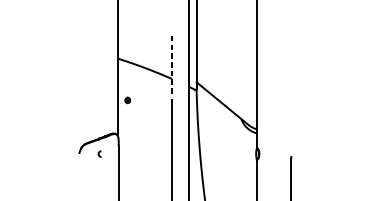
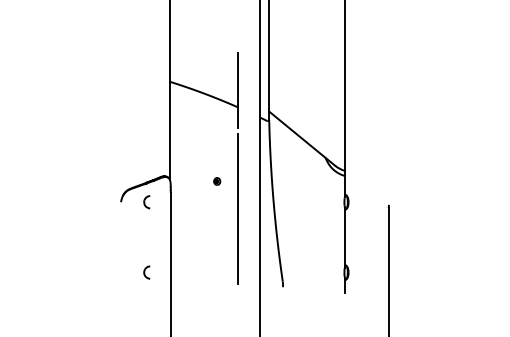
line: (171, 65) -> (237, 90), dashed -> solid
part: (128, 100) -> (217, 181), moved
part: (99, 154) -> (146, 202), size x1.67

